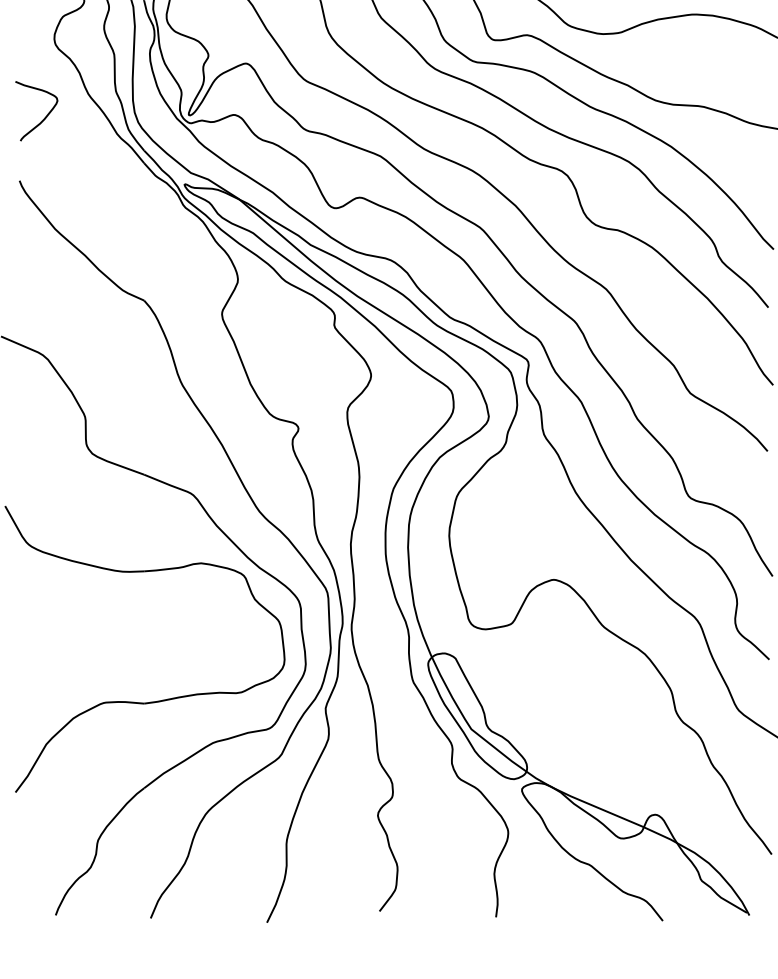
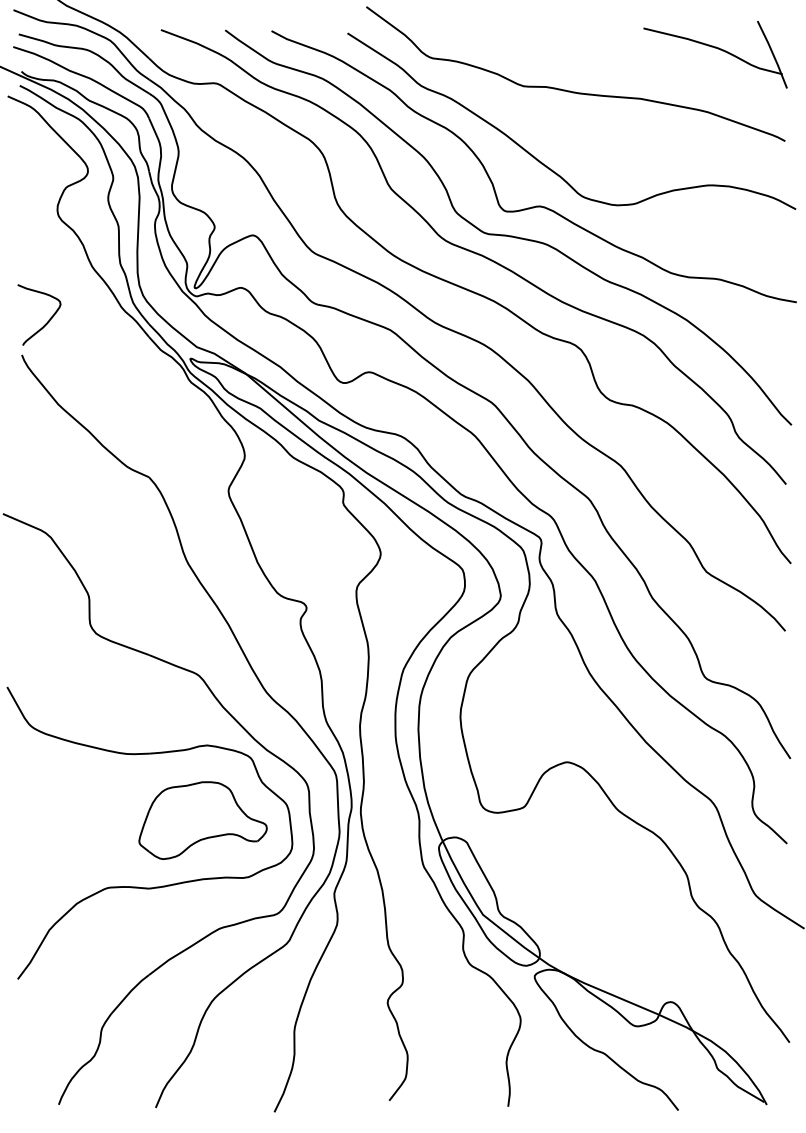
curve: (44, 117) -> (47, 321), moved
part: (196, 636) -> (202, 820), added

